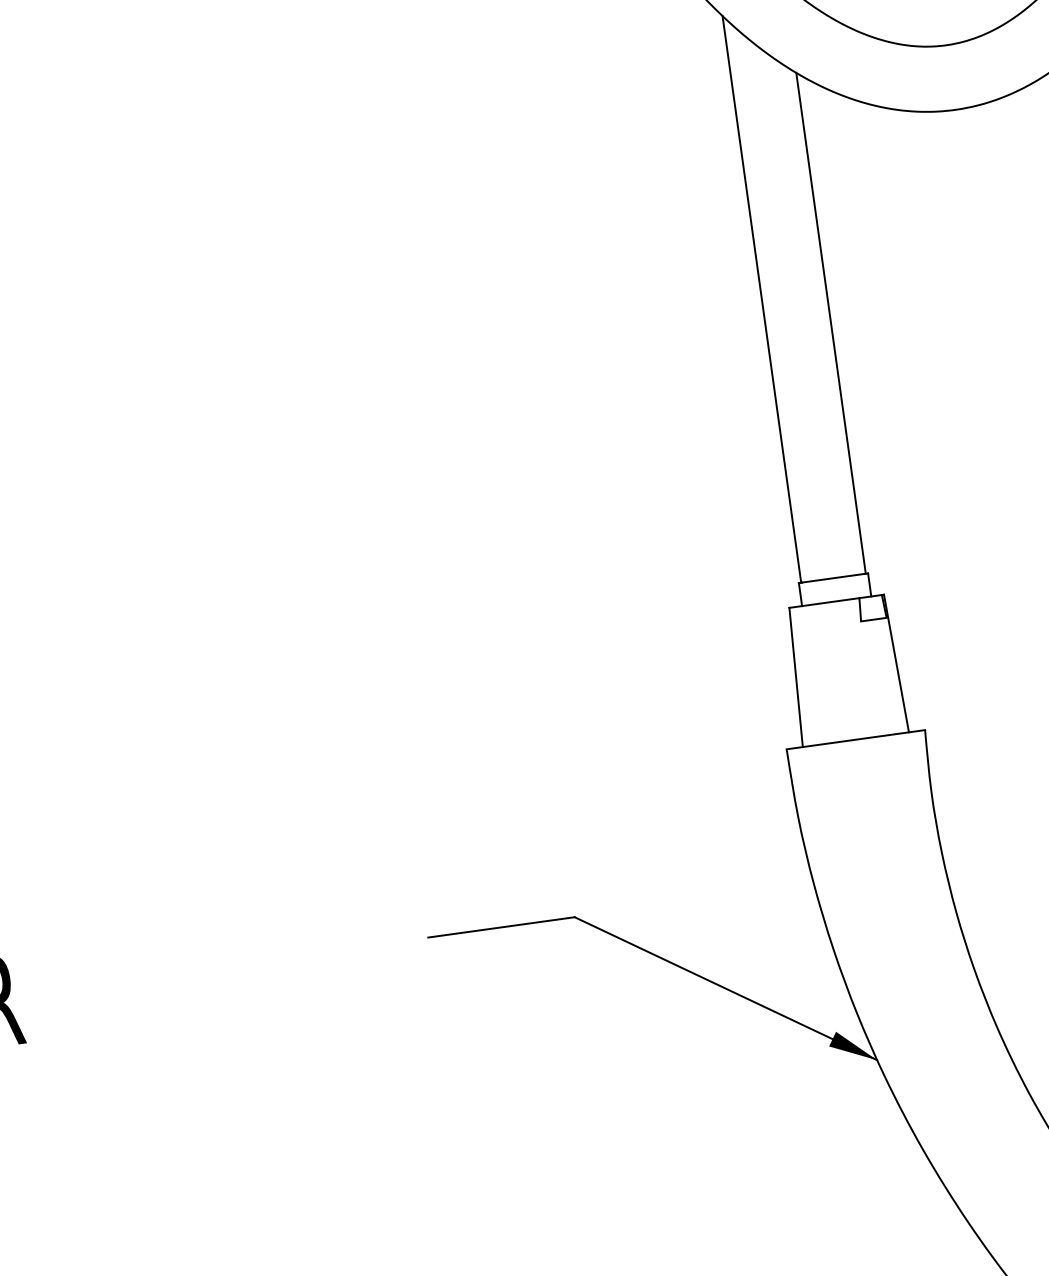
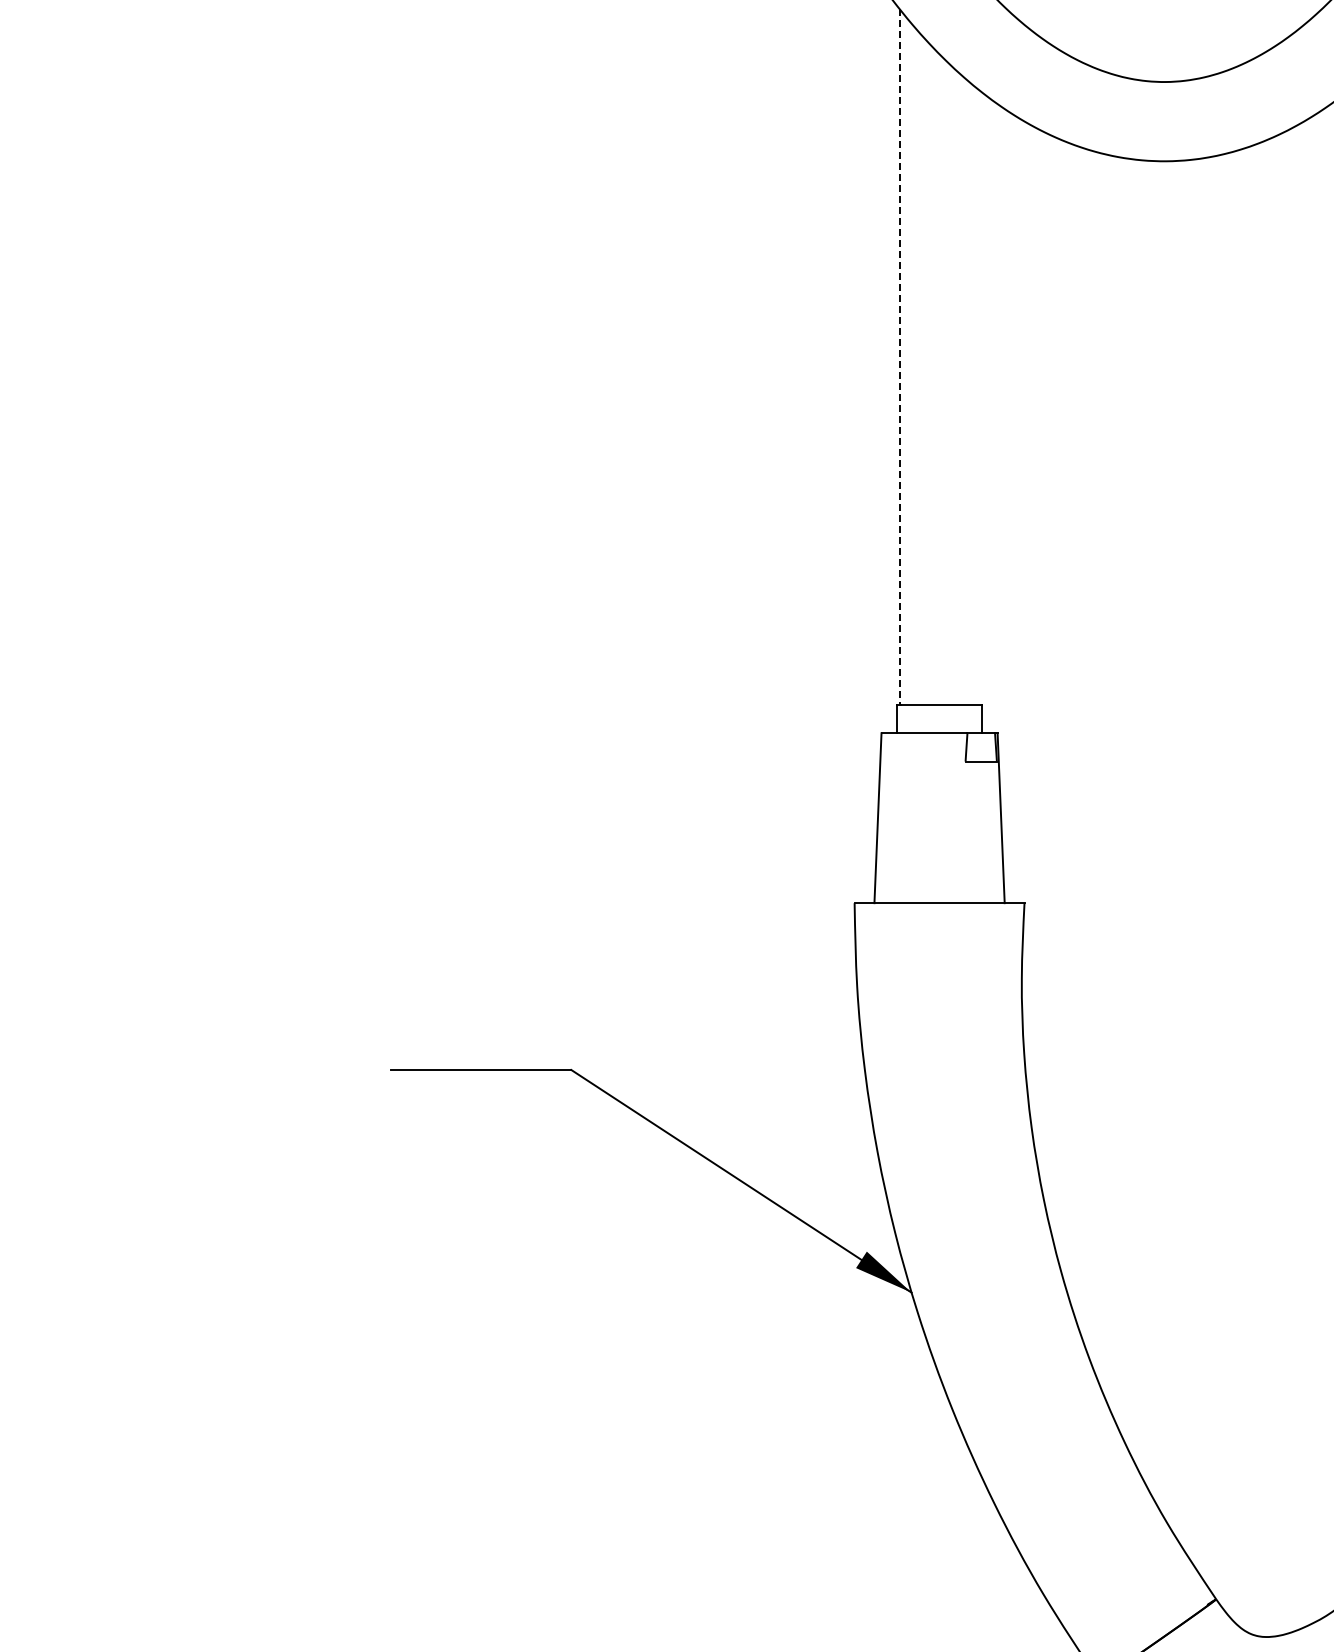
line: (761, 299) -> (899, 357), solid -> dashed
line: (831, 323) -> (979, 397), removed

